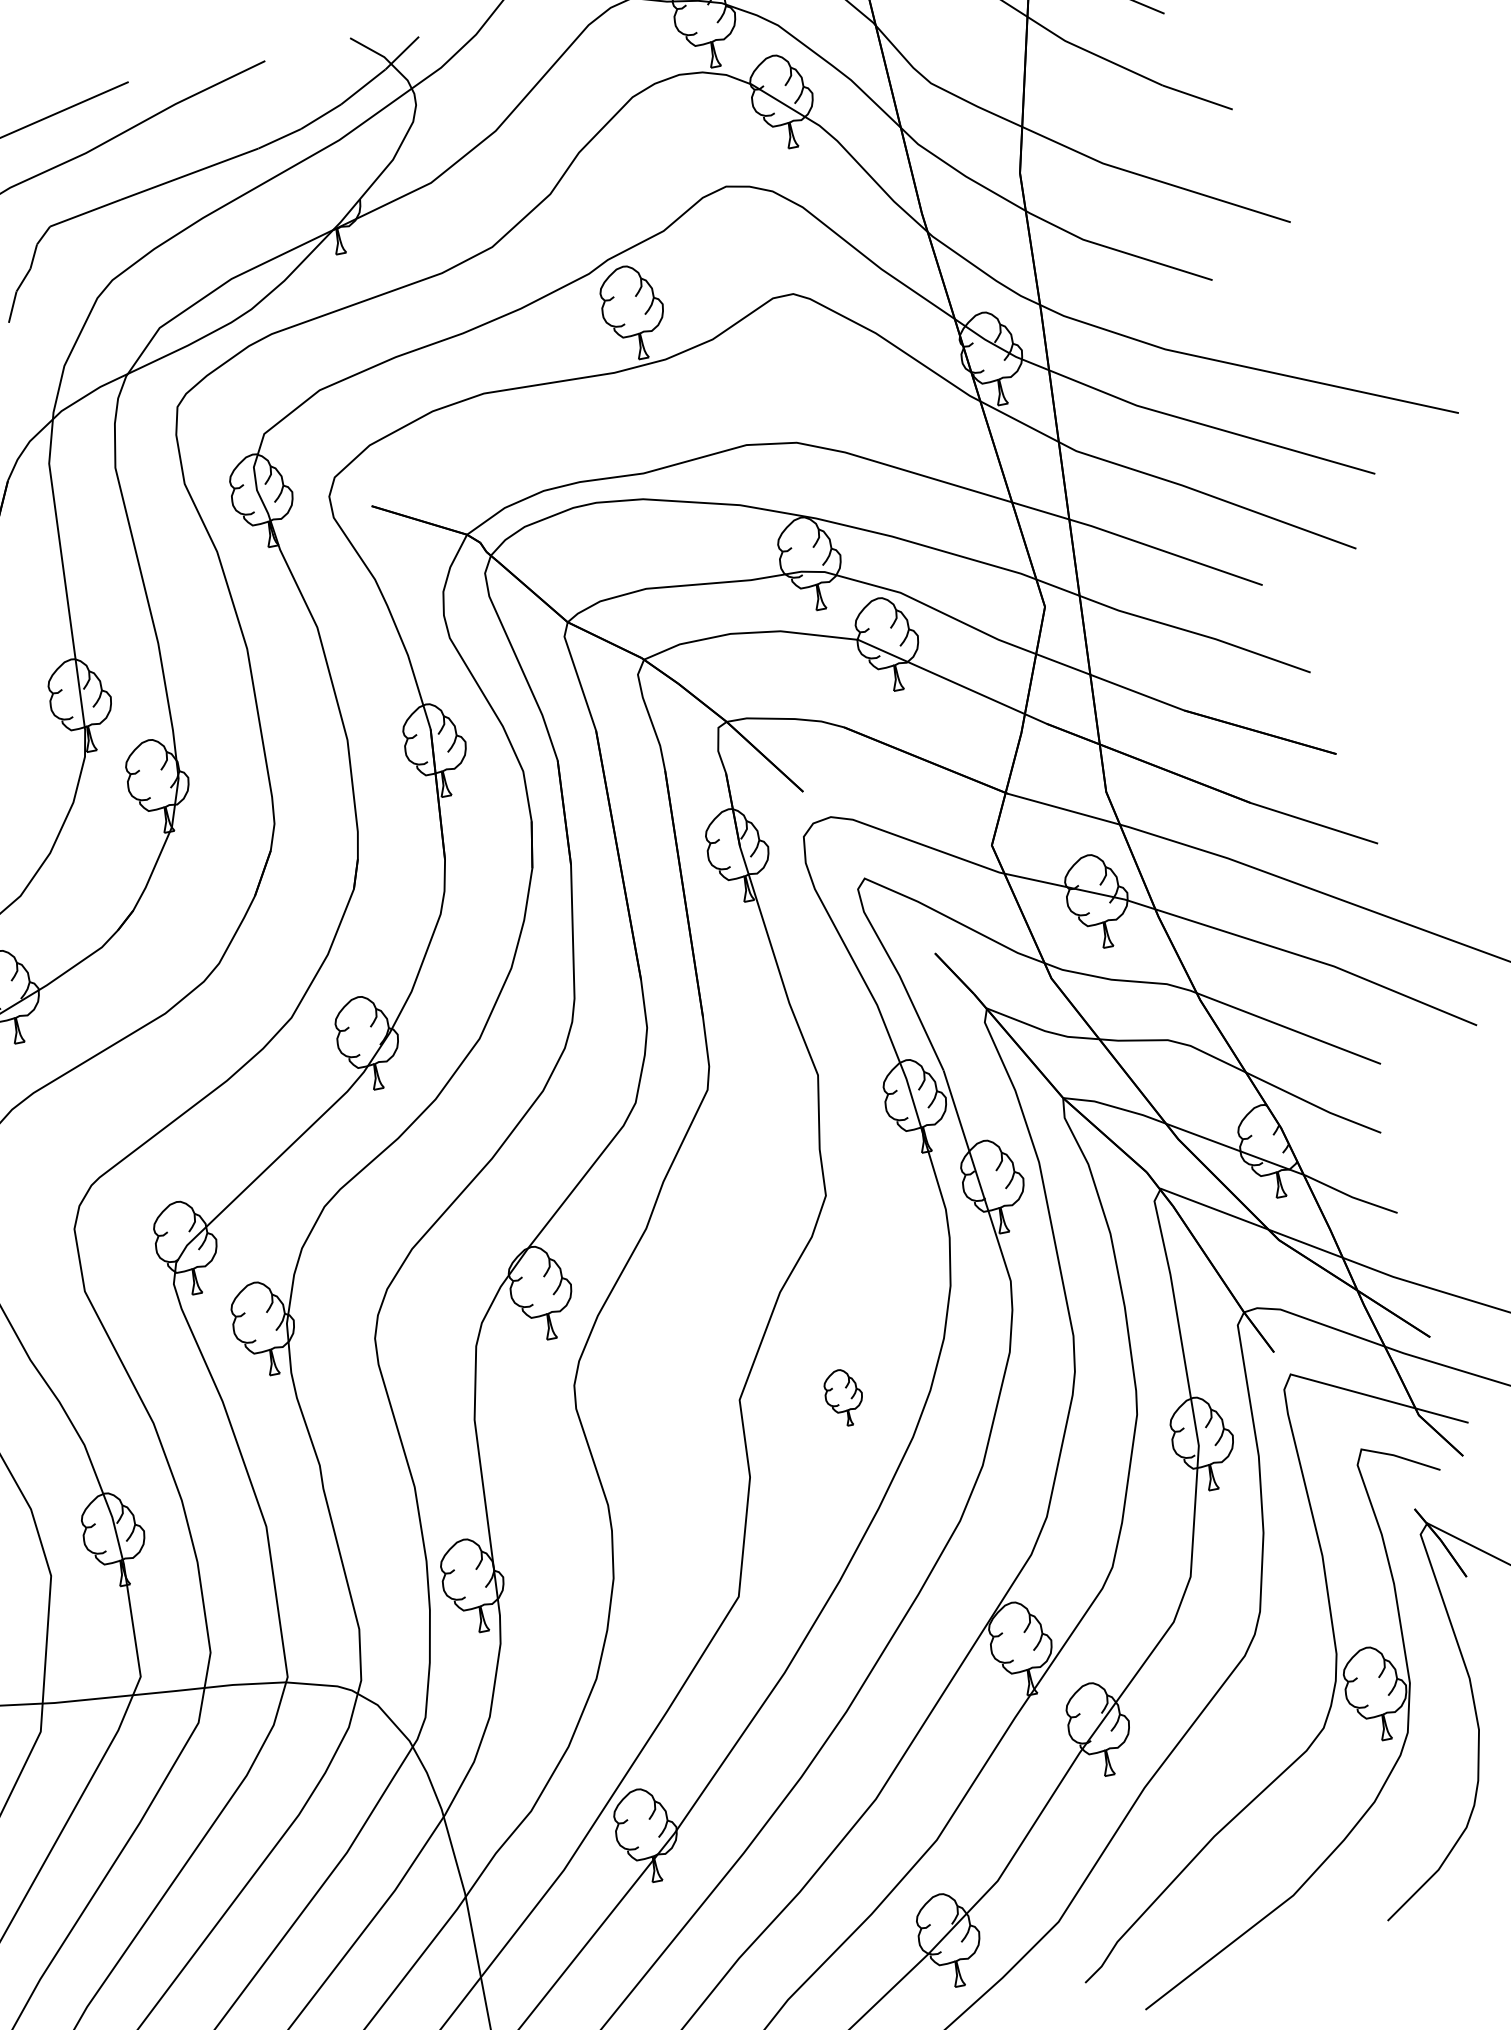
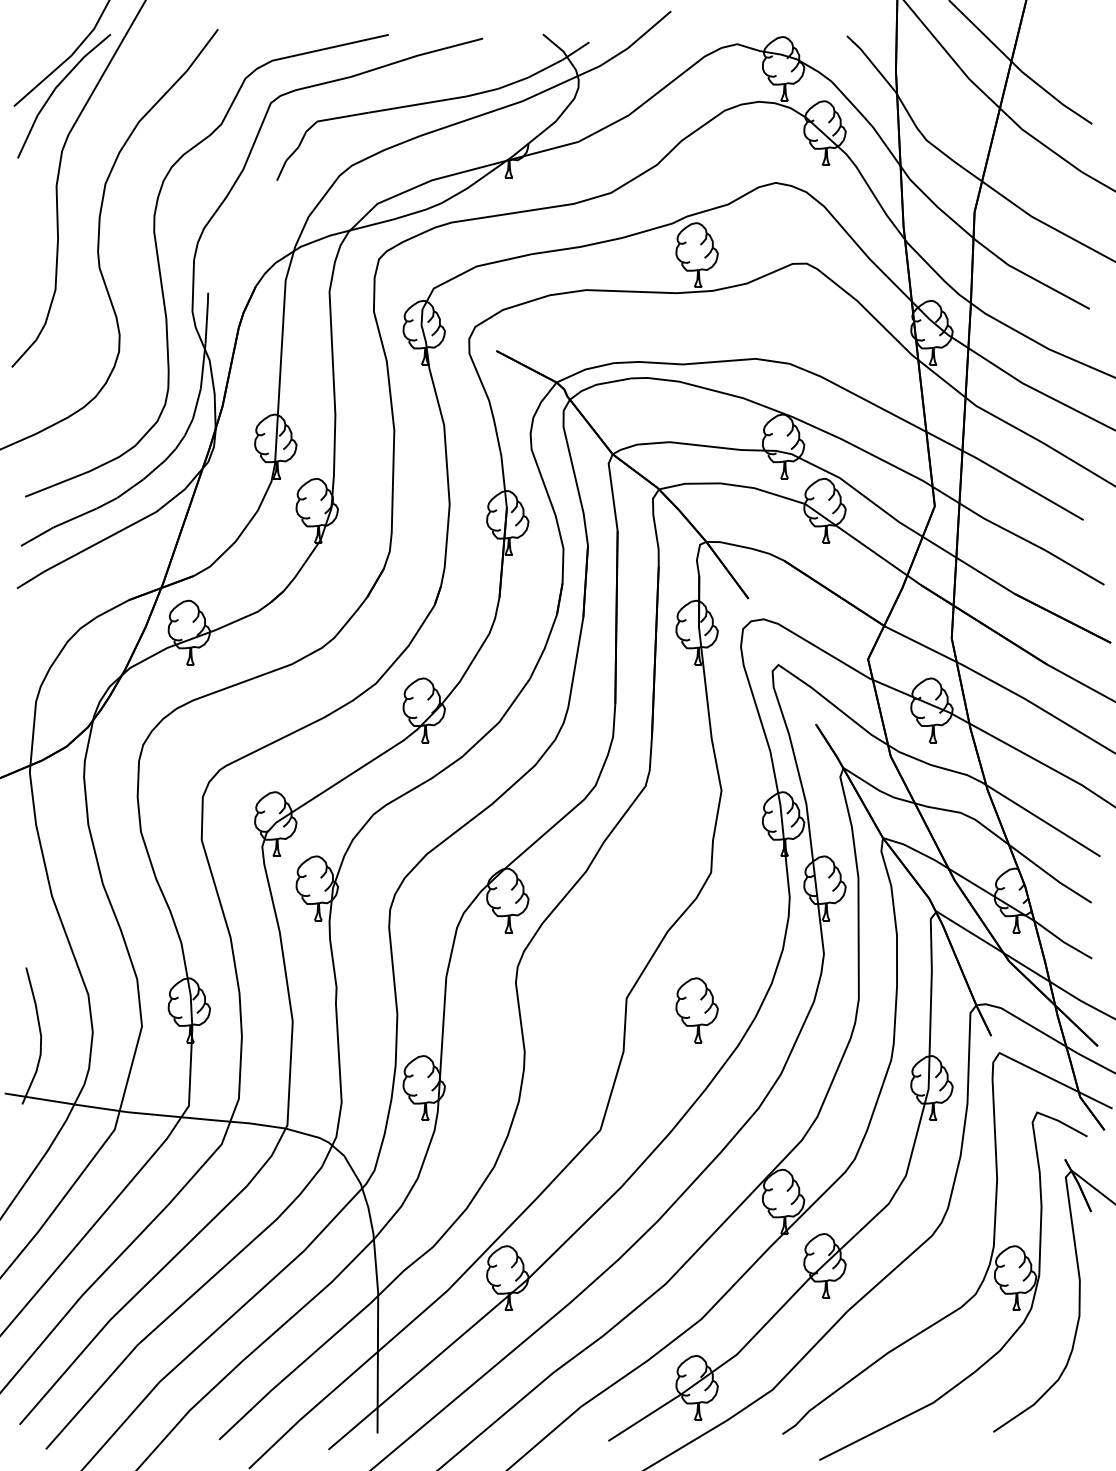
part: (843, 1397) -> (696, 1010), size x1.67

